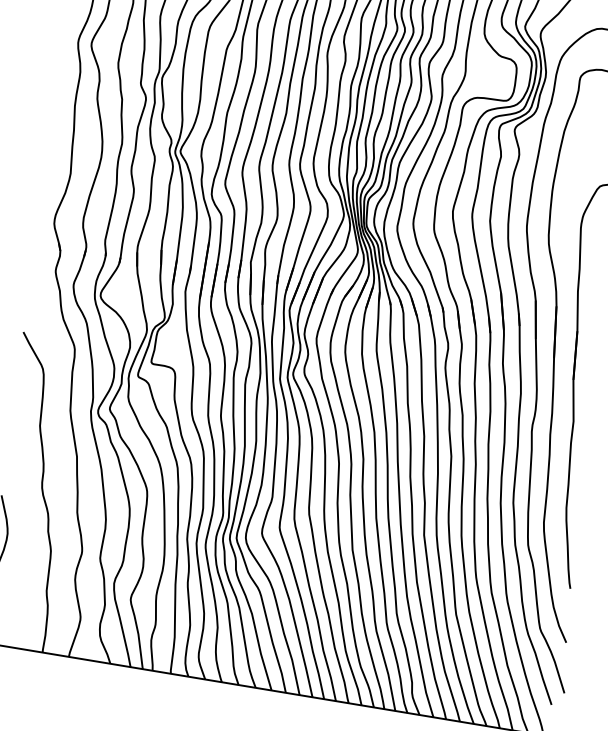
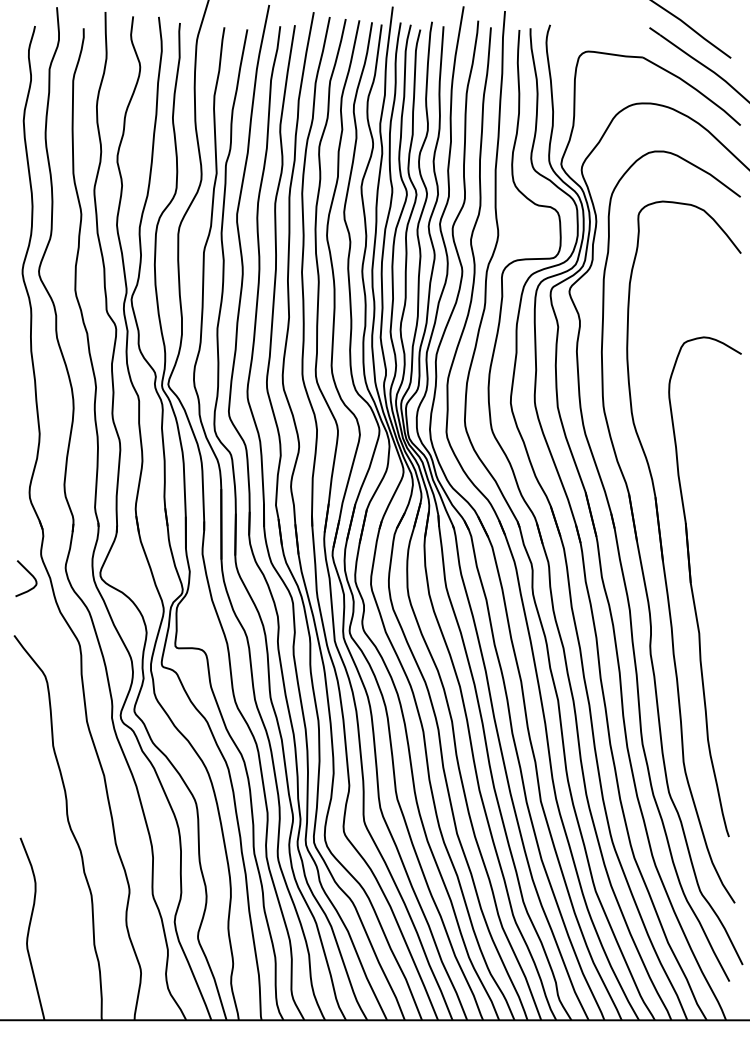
curve: (43, 285) -> (29, 574), added

